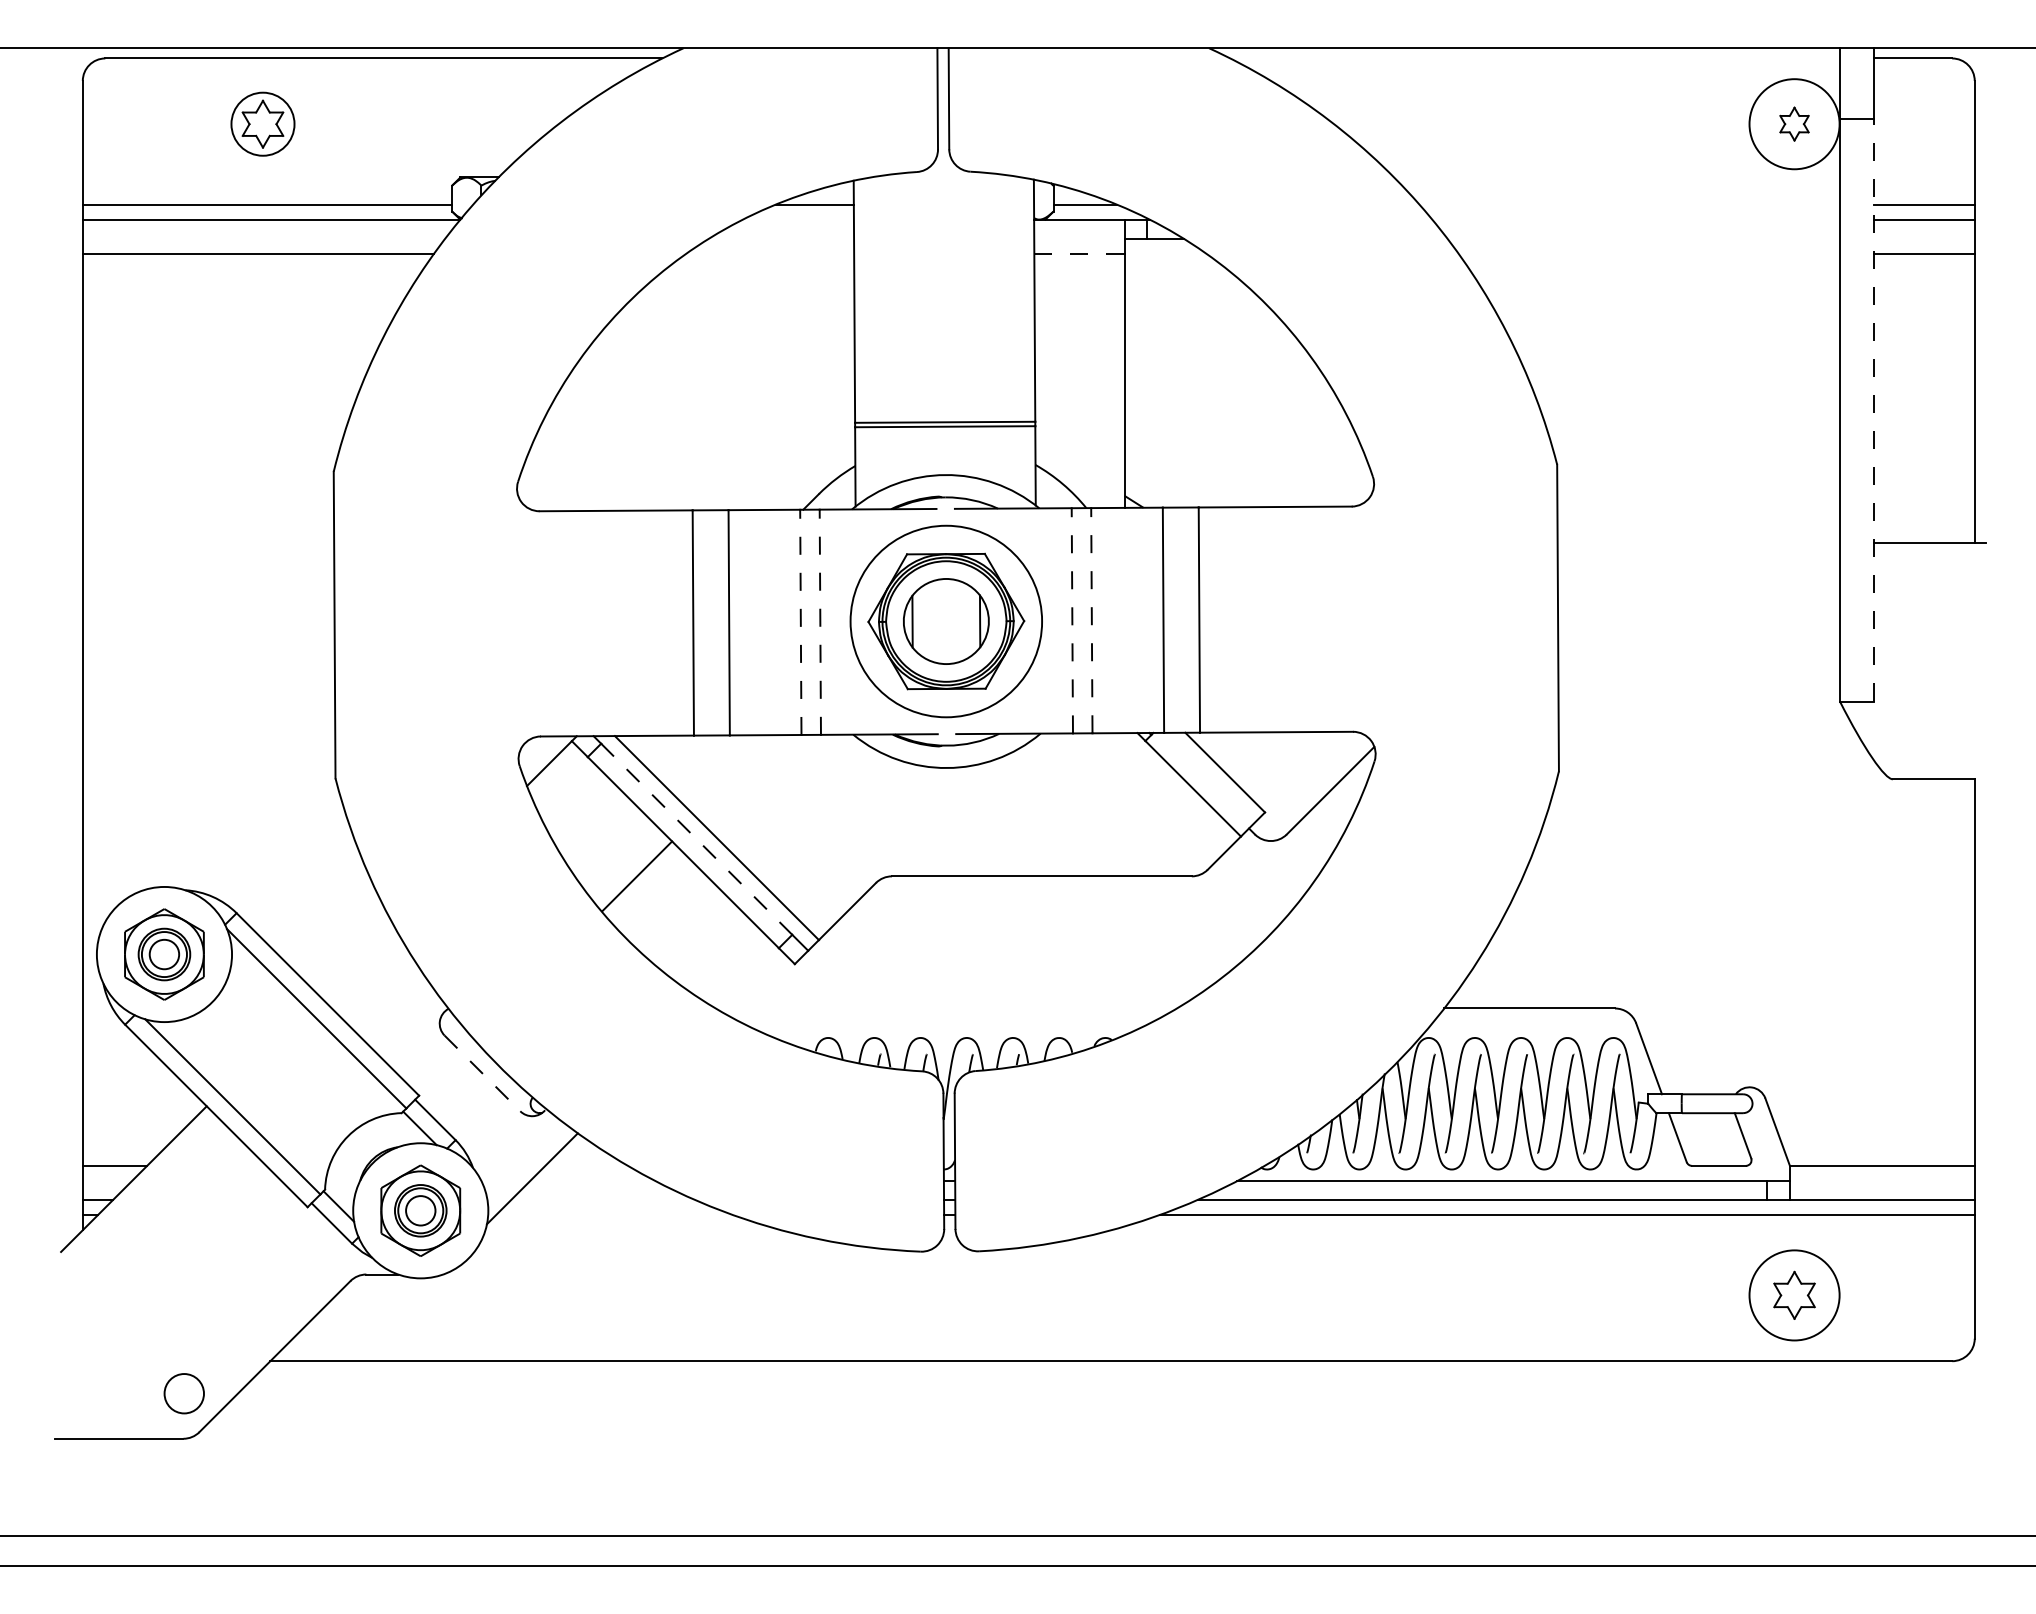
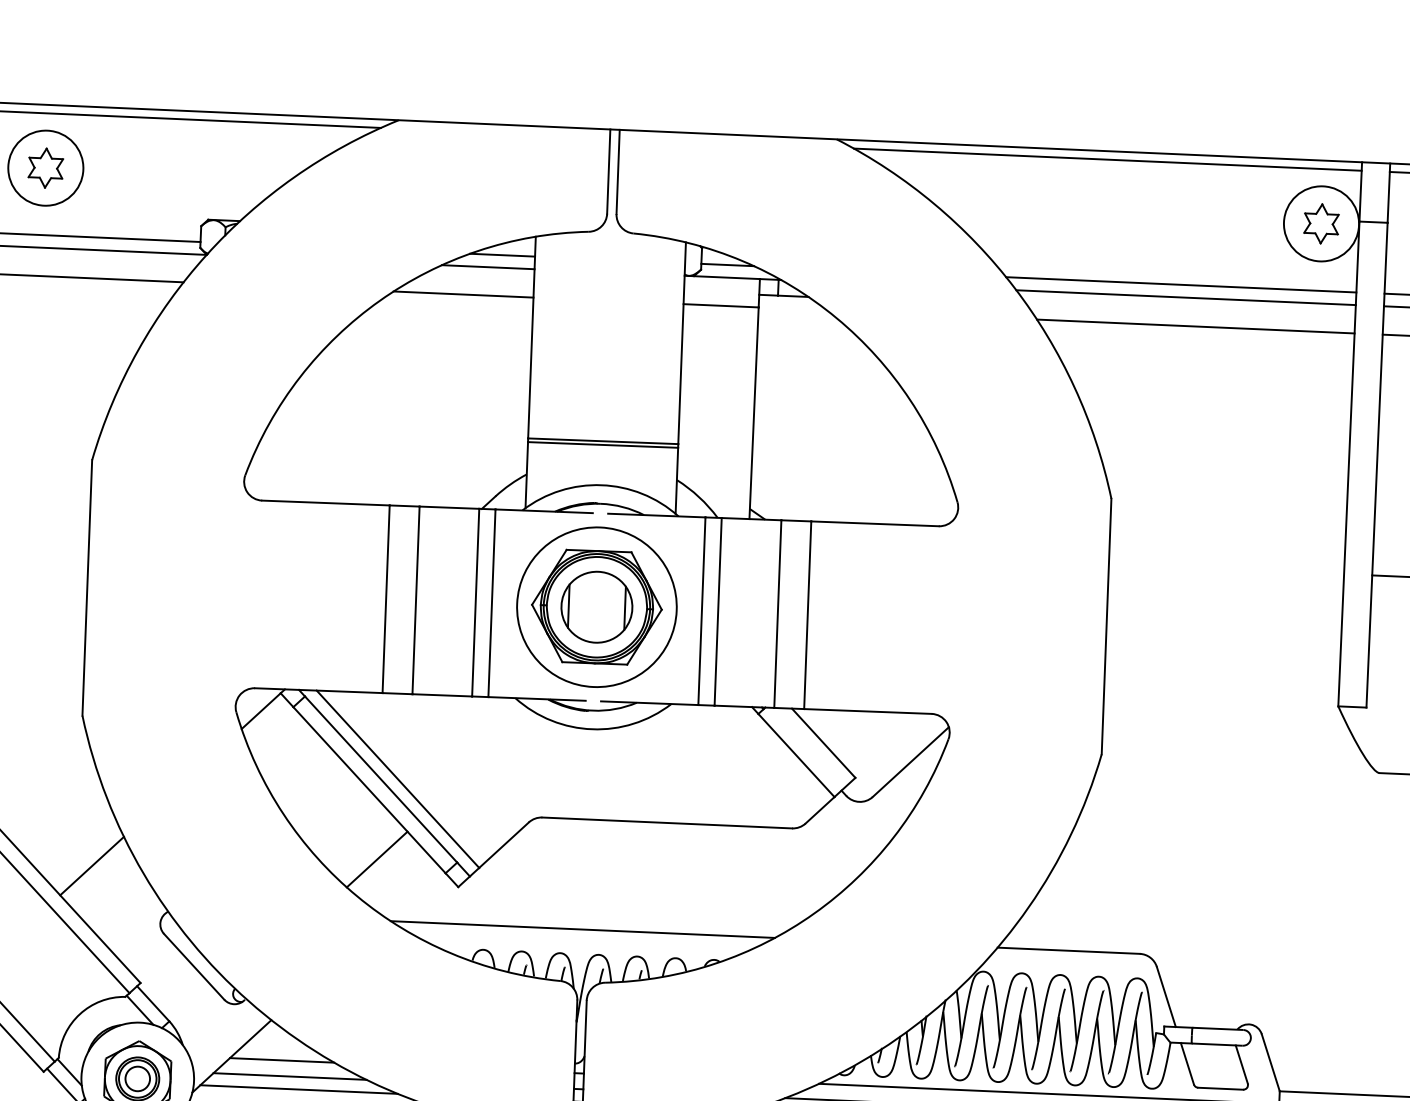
line: (1534, 58) -> (1107, 159), added
part: (1794, 123) -> (1321, 223), size x1.43
circle: (262, 124) -> (45, 168), size x1.43
line: (1629, 204) -> (1181, 284), added
line: (797, 219) -> (487, 266), added
line: (1635, 219) -> (1185, 297), added
line: (770, 253) -> (463, 294), added
line: (1079, 253) -> (721, 305), dashed -> solid
line: (1648, 253) -> (1195, 326), added
line: (1873, 410) -> (1376, 465), dashed -> solid
line: (1072, 620) -> (702, 610), dashed -> solid
line: (1091, 620) -> (717, 611), dashed -> solid
line: (800, 622) -> (475, 602), dashed -> solid
line: (820, 622) -> (492, 603), dashed -> solid
line: (696, 838) -> (380, 778), dashed -> solid
line: (637, 876) -> (377, 859), moved
line: (354, 957) -> (91, 865), added
line: (945, 1008) -> (582, 929), added
line: (482, 1073) -> (194, 966), dashed -> solid
line: (592, 1181) -> (281, 1060), added
line: (602, 1199) -> (289, 1076), added
line: (614, 1215) -> (298, 1089), added

